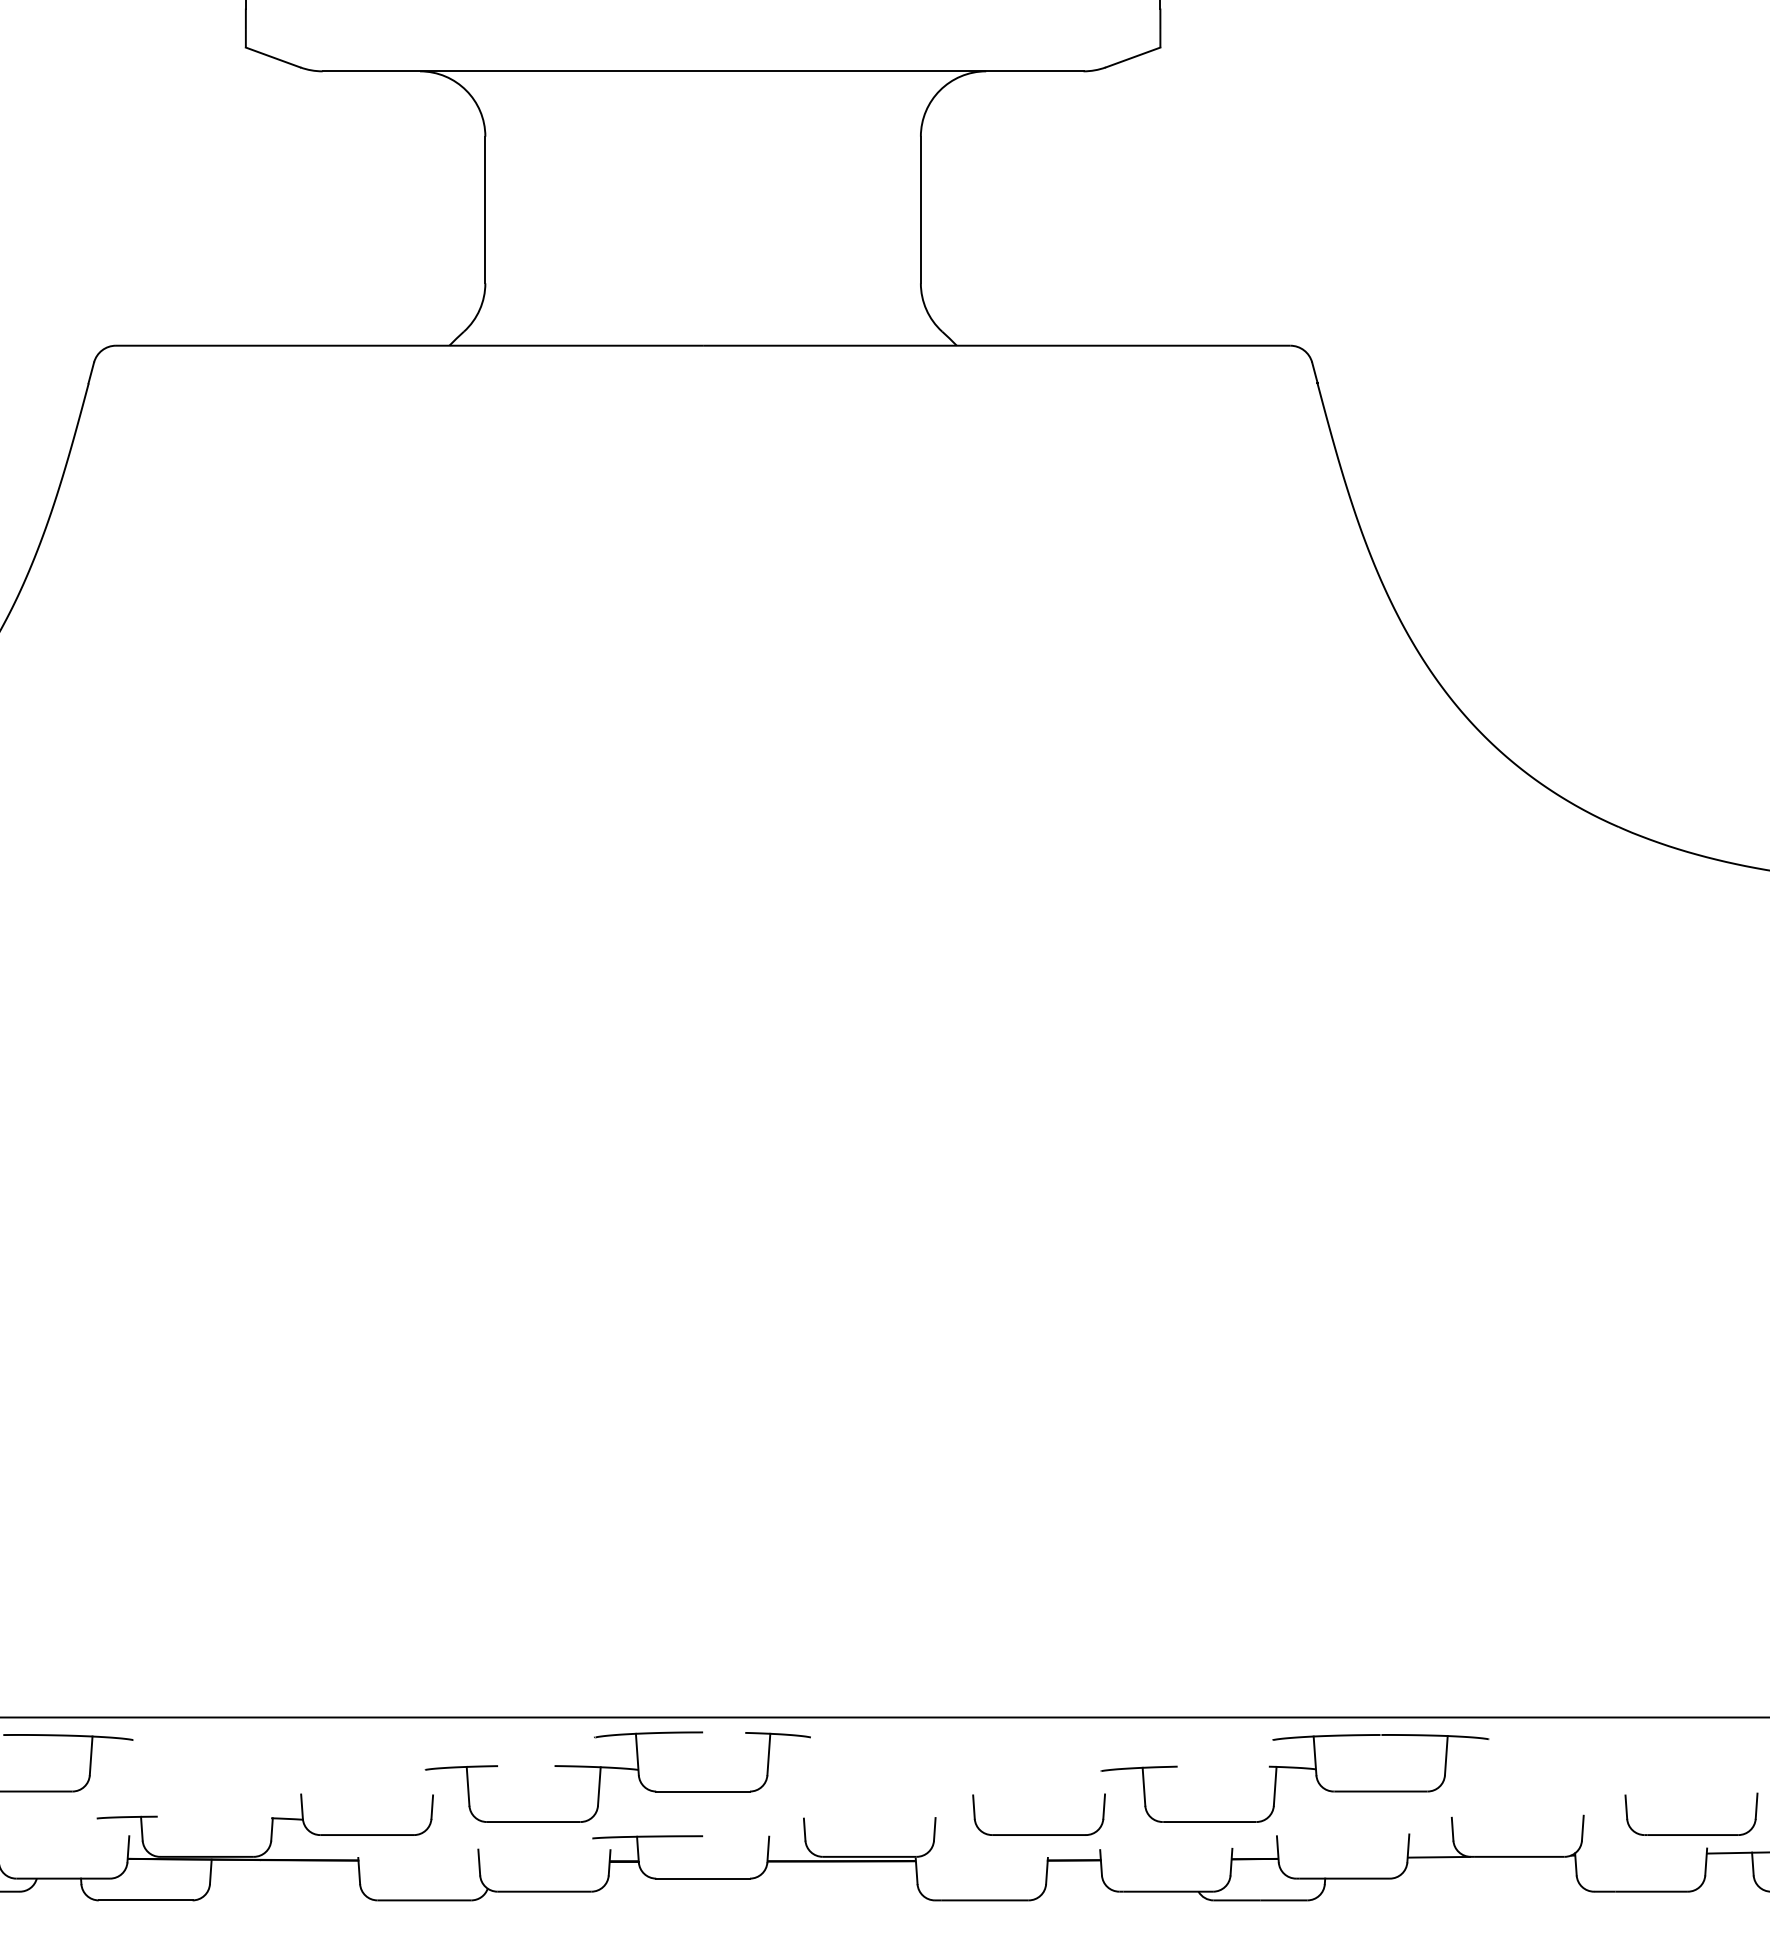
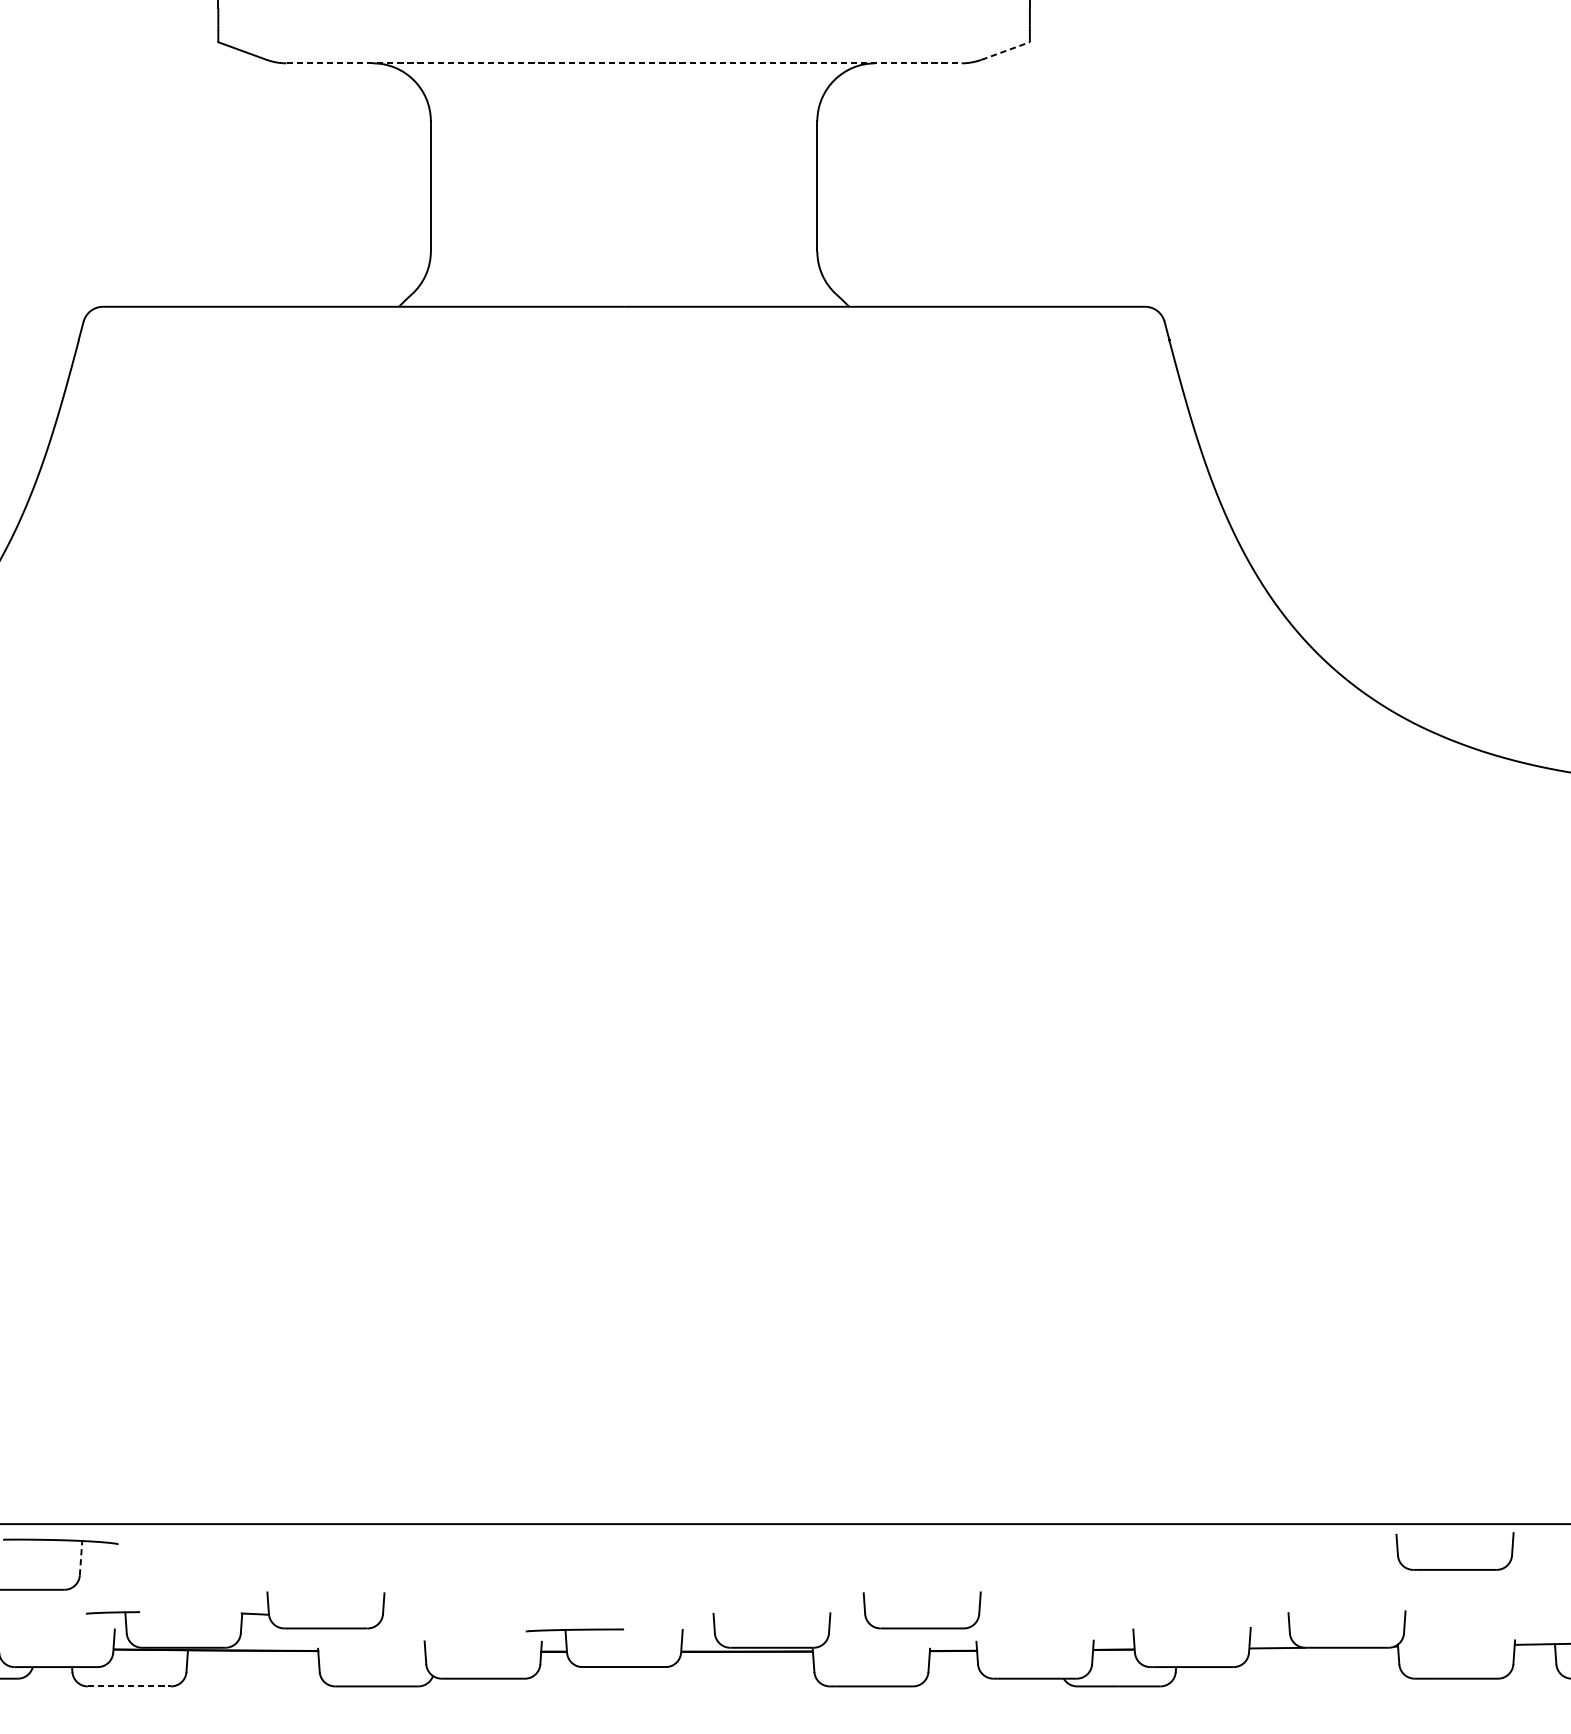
line: (1133, 57) -> (1006, 51), solid -> dashed
line: (703, 71) -> (624, 63), solid -> dashed
line: (91, 1755) -> (81, 1557), solid -> dashed
part: (1294, 1768) -> (1148, 1569), removed
part: (618, 1769) -> (549, 1570), removed
part: (1691, 1834) -> (1455, 1569), moved
line: (145, 1900) -> (129, 1686), solid -> dashed

